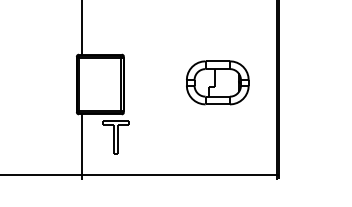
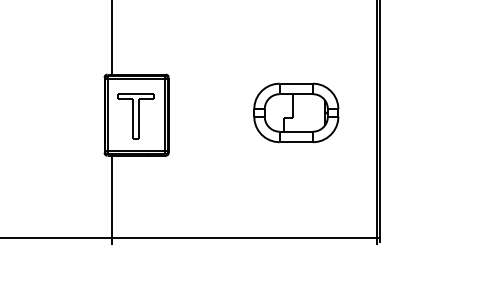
part: (115, 137) -> (135, 116), moved

